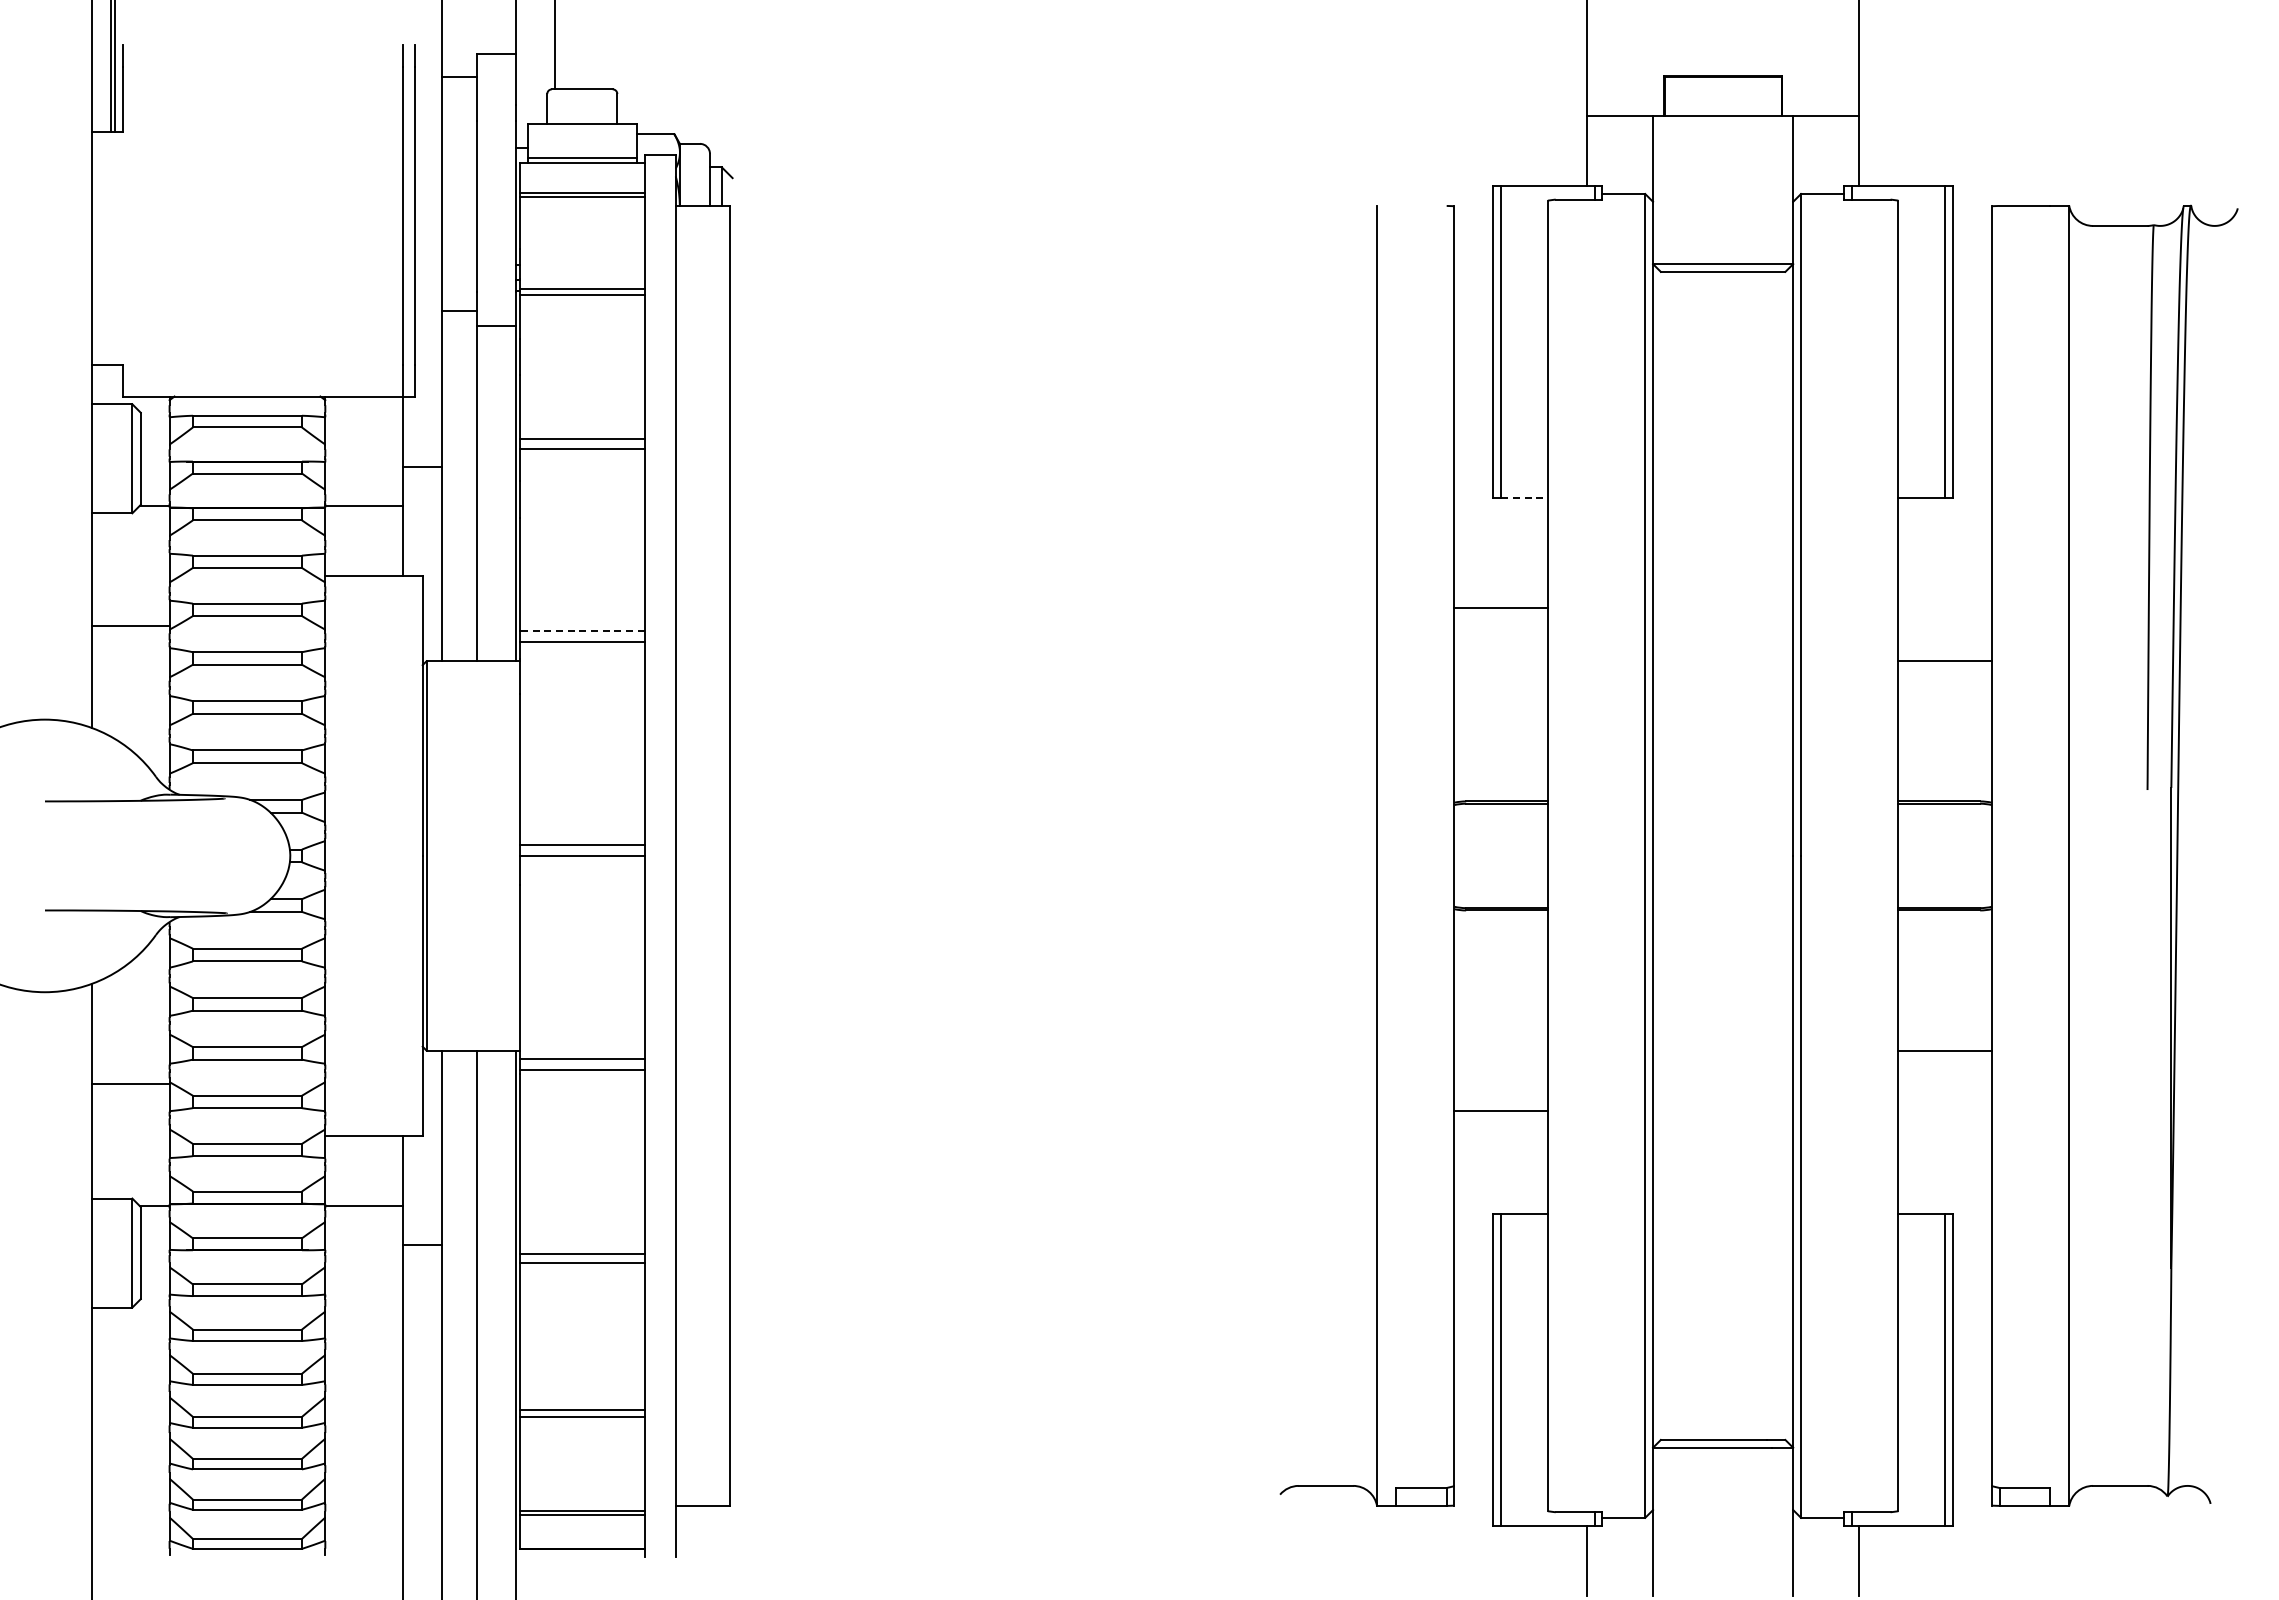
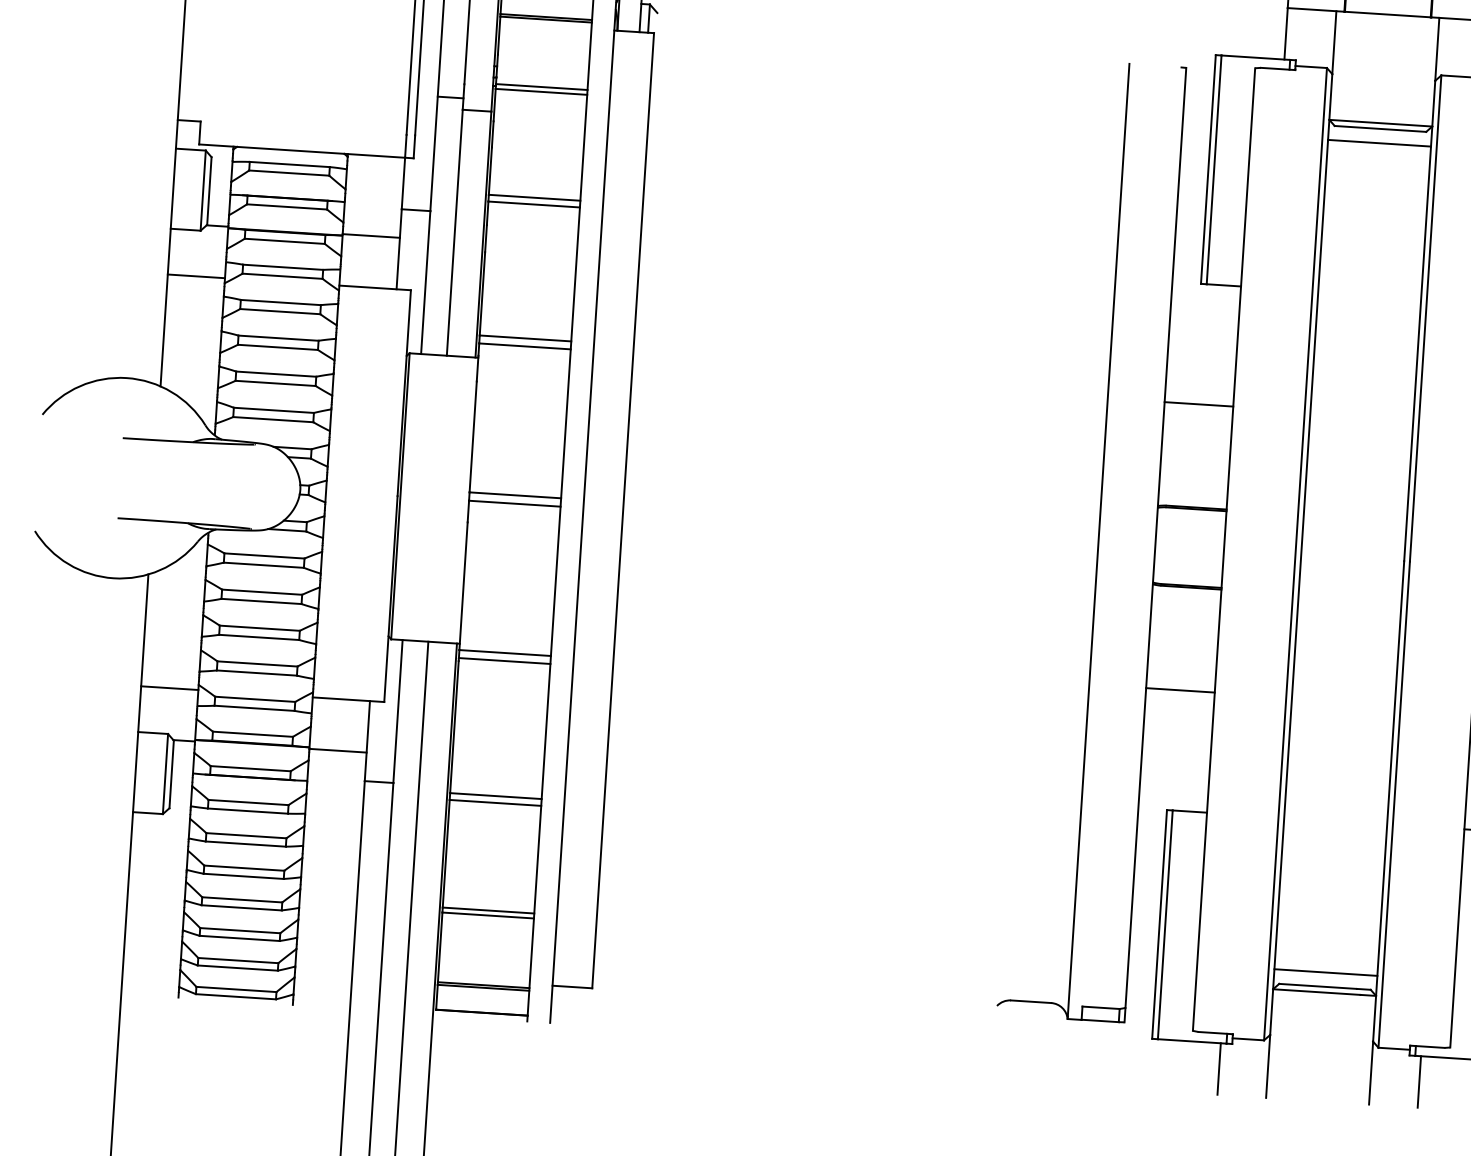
line: (1723, 291) -> (1379, 143), added
line: (1525, 497) -> (1224, 285), dashed -> solid
line: (1500, 608) -> (1198, 404), moved
line: (130, 625) -> (196, 276), moved
line: (581, 630) -> (524, 338), dashed -> solid
line: (130, 1084) -> (169, 688), moved
line: (1500, 1110) -> (1179, 690), moved
line: (1723, 1420) -> (1326, 972), added

